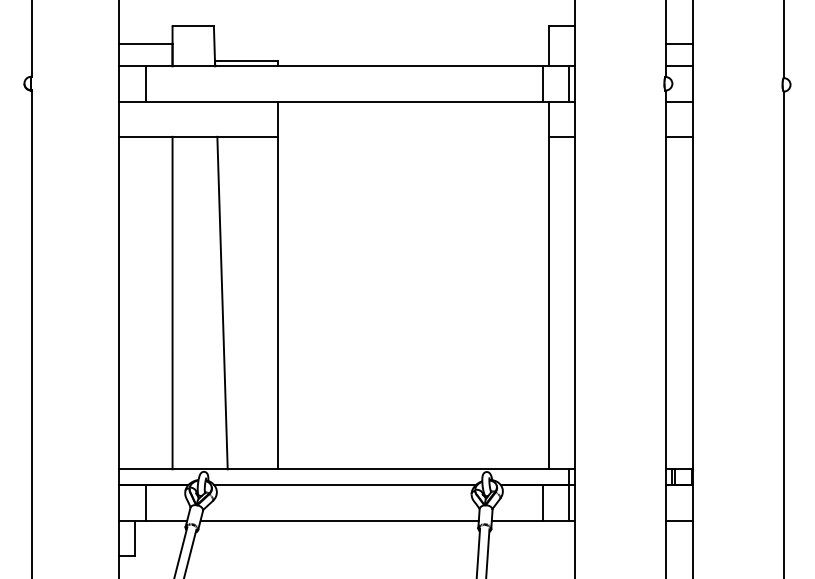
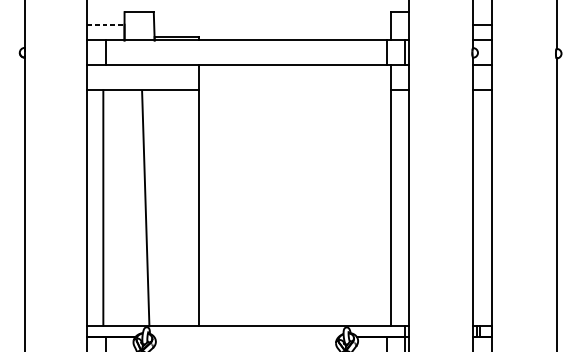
line: (145, 43) -> (105, 24), solid -> dashed
line: (172, 302) -> (103, 207), moved
line: (222, 302) -> (145, 208), moved
line: (344, 485) -> (246, 336), removed

